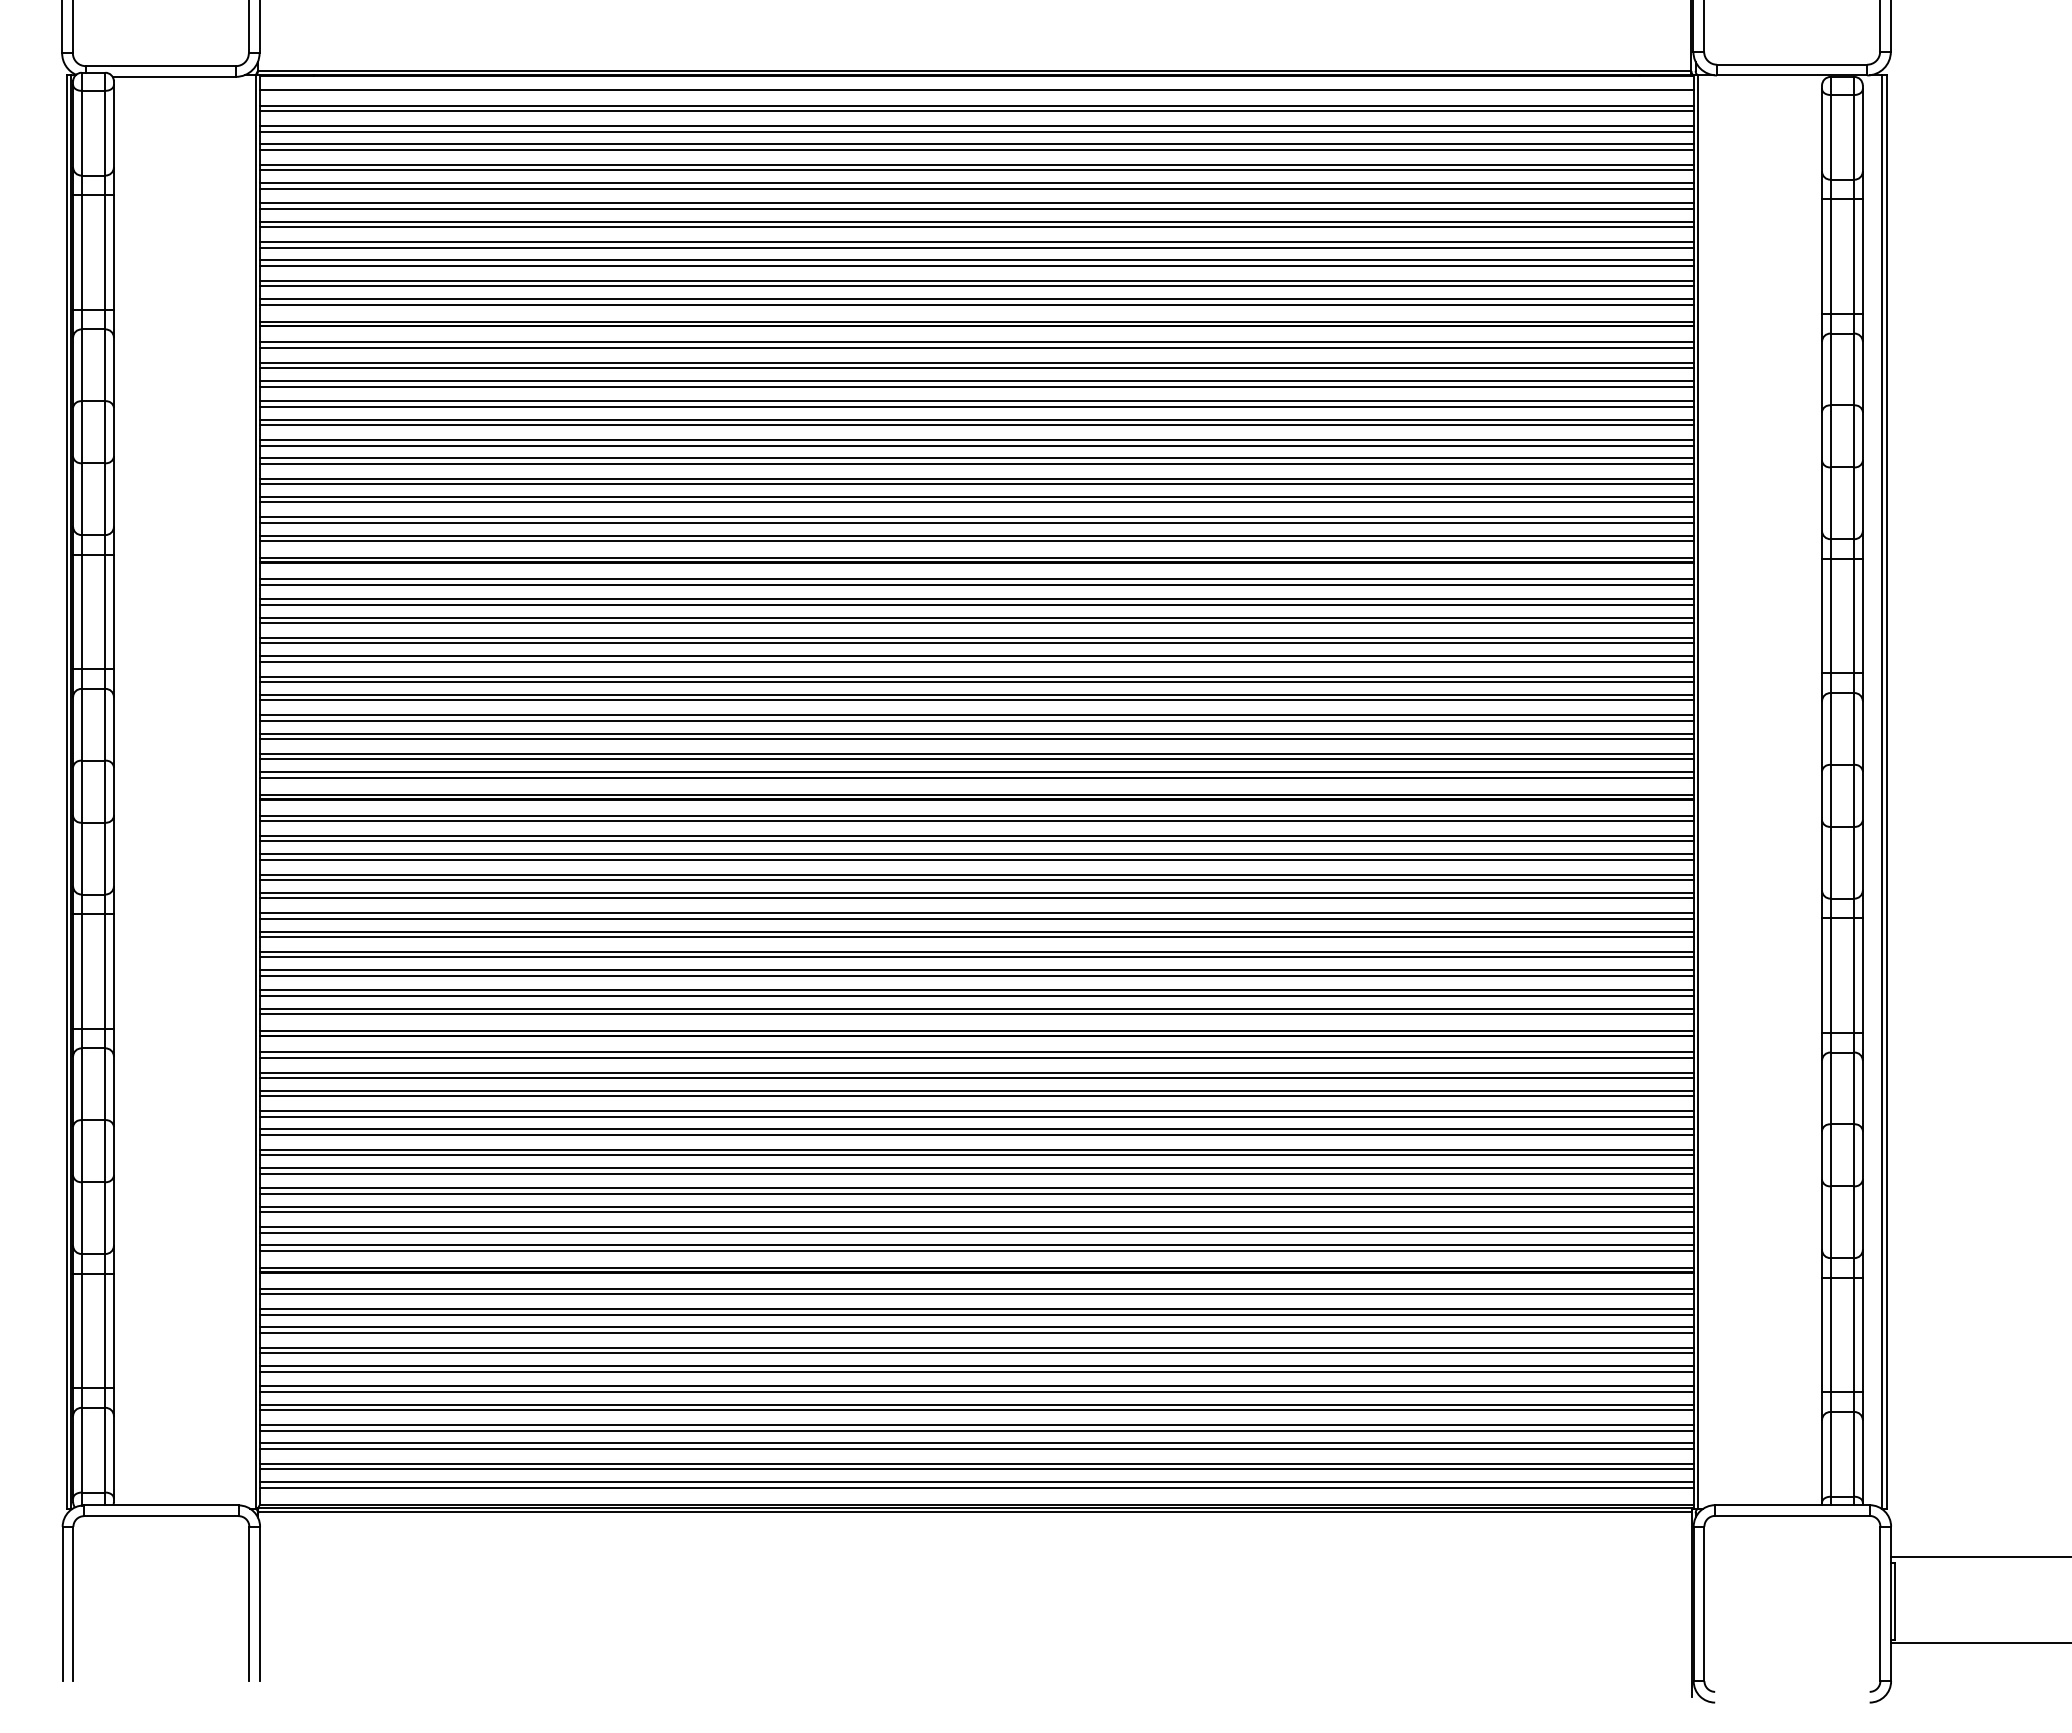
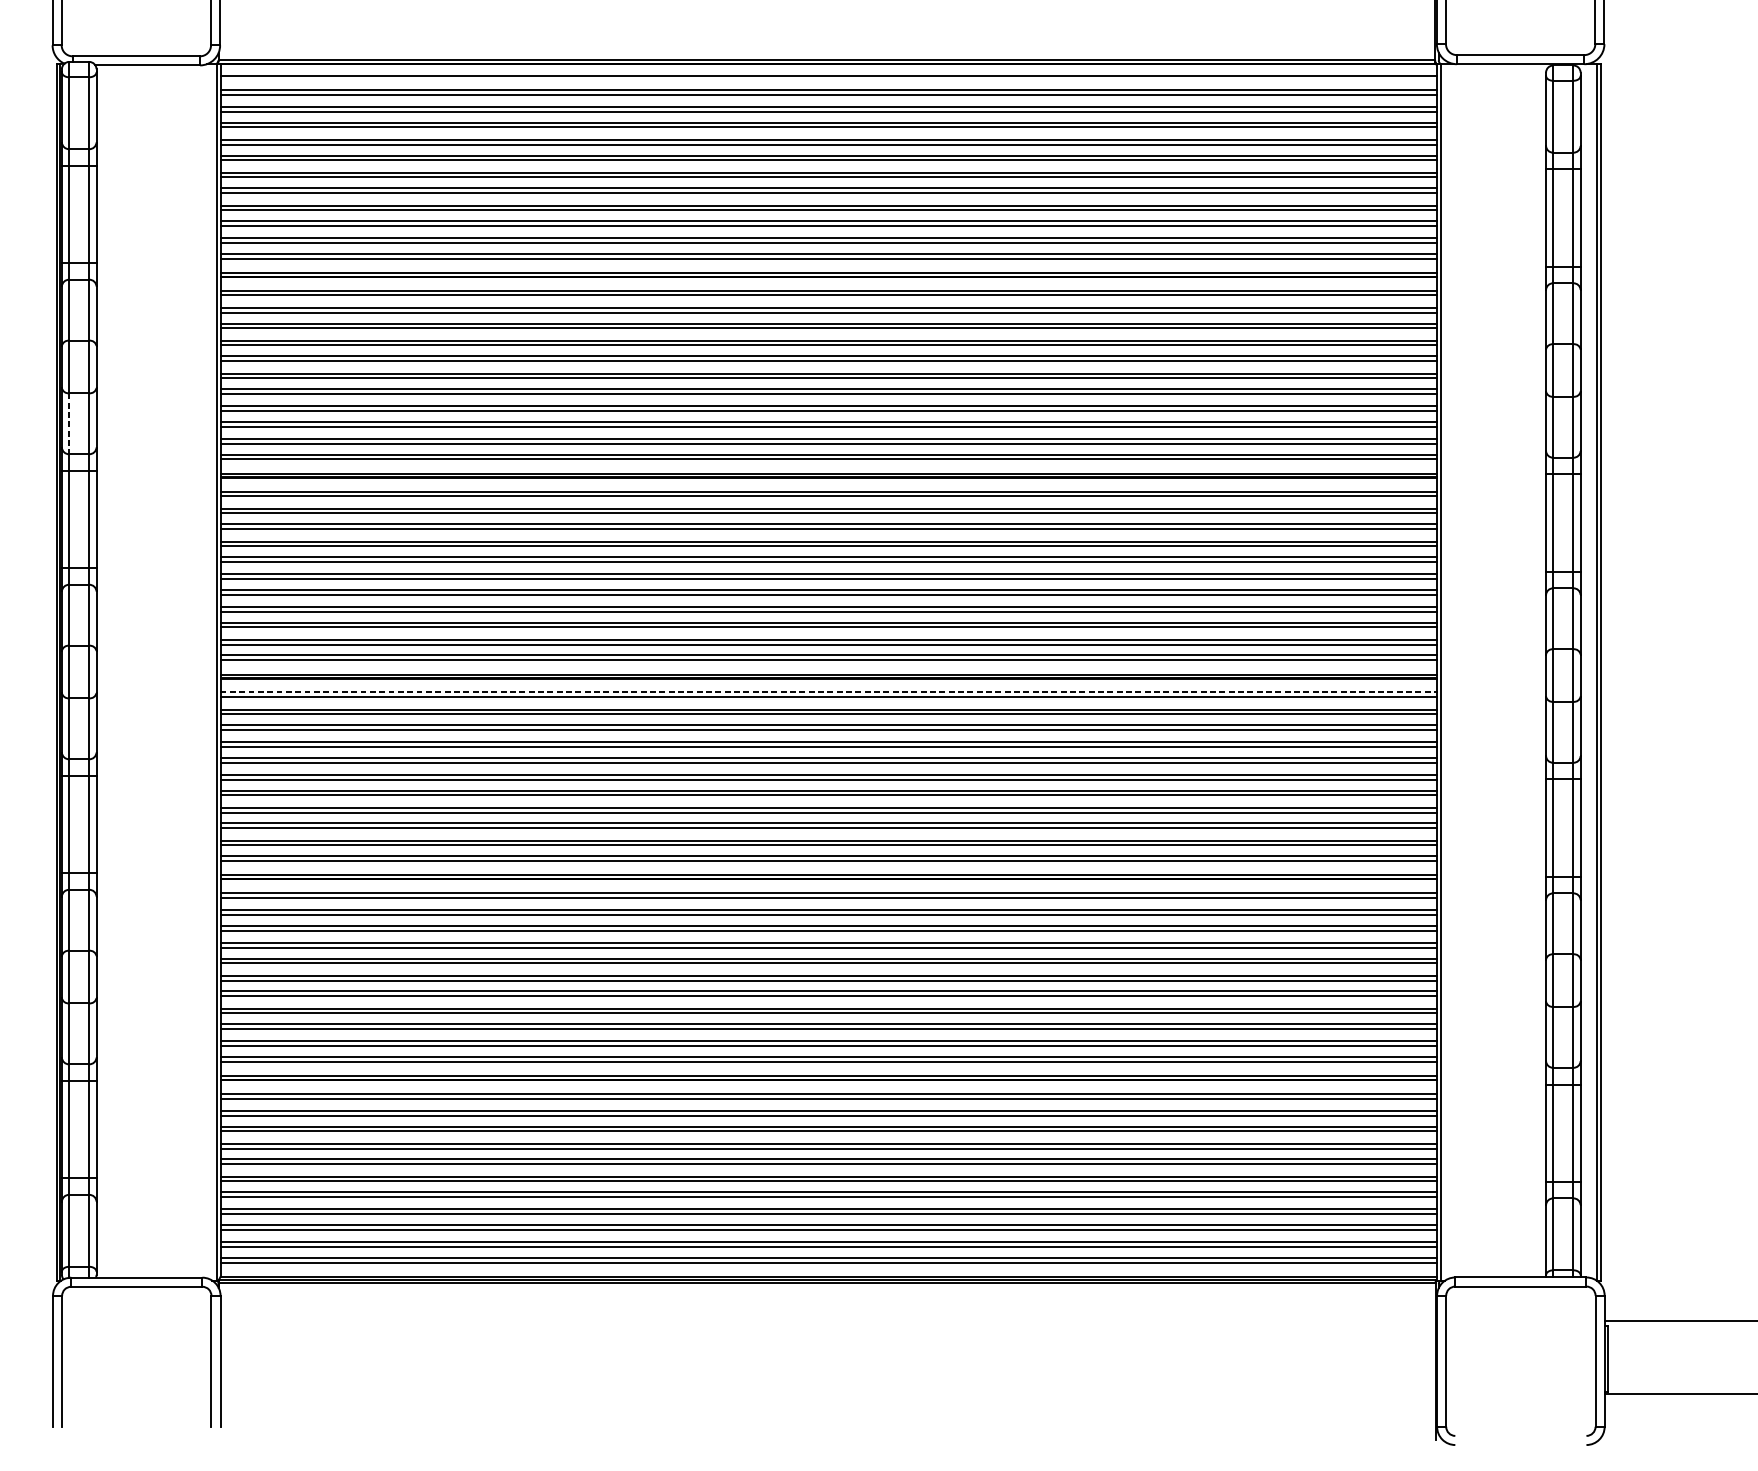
line: (81, 499) -> (69, 424), solid -> dashed
line: (976, 815) -> (828, 692), solid -> dashed

